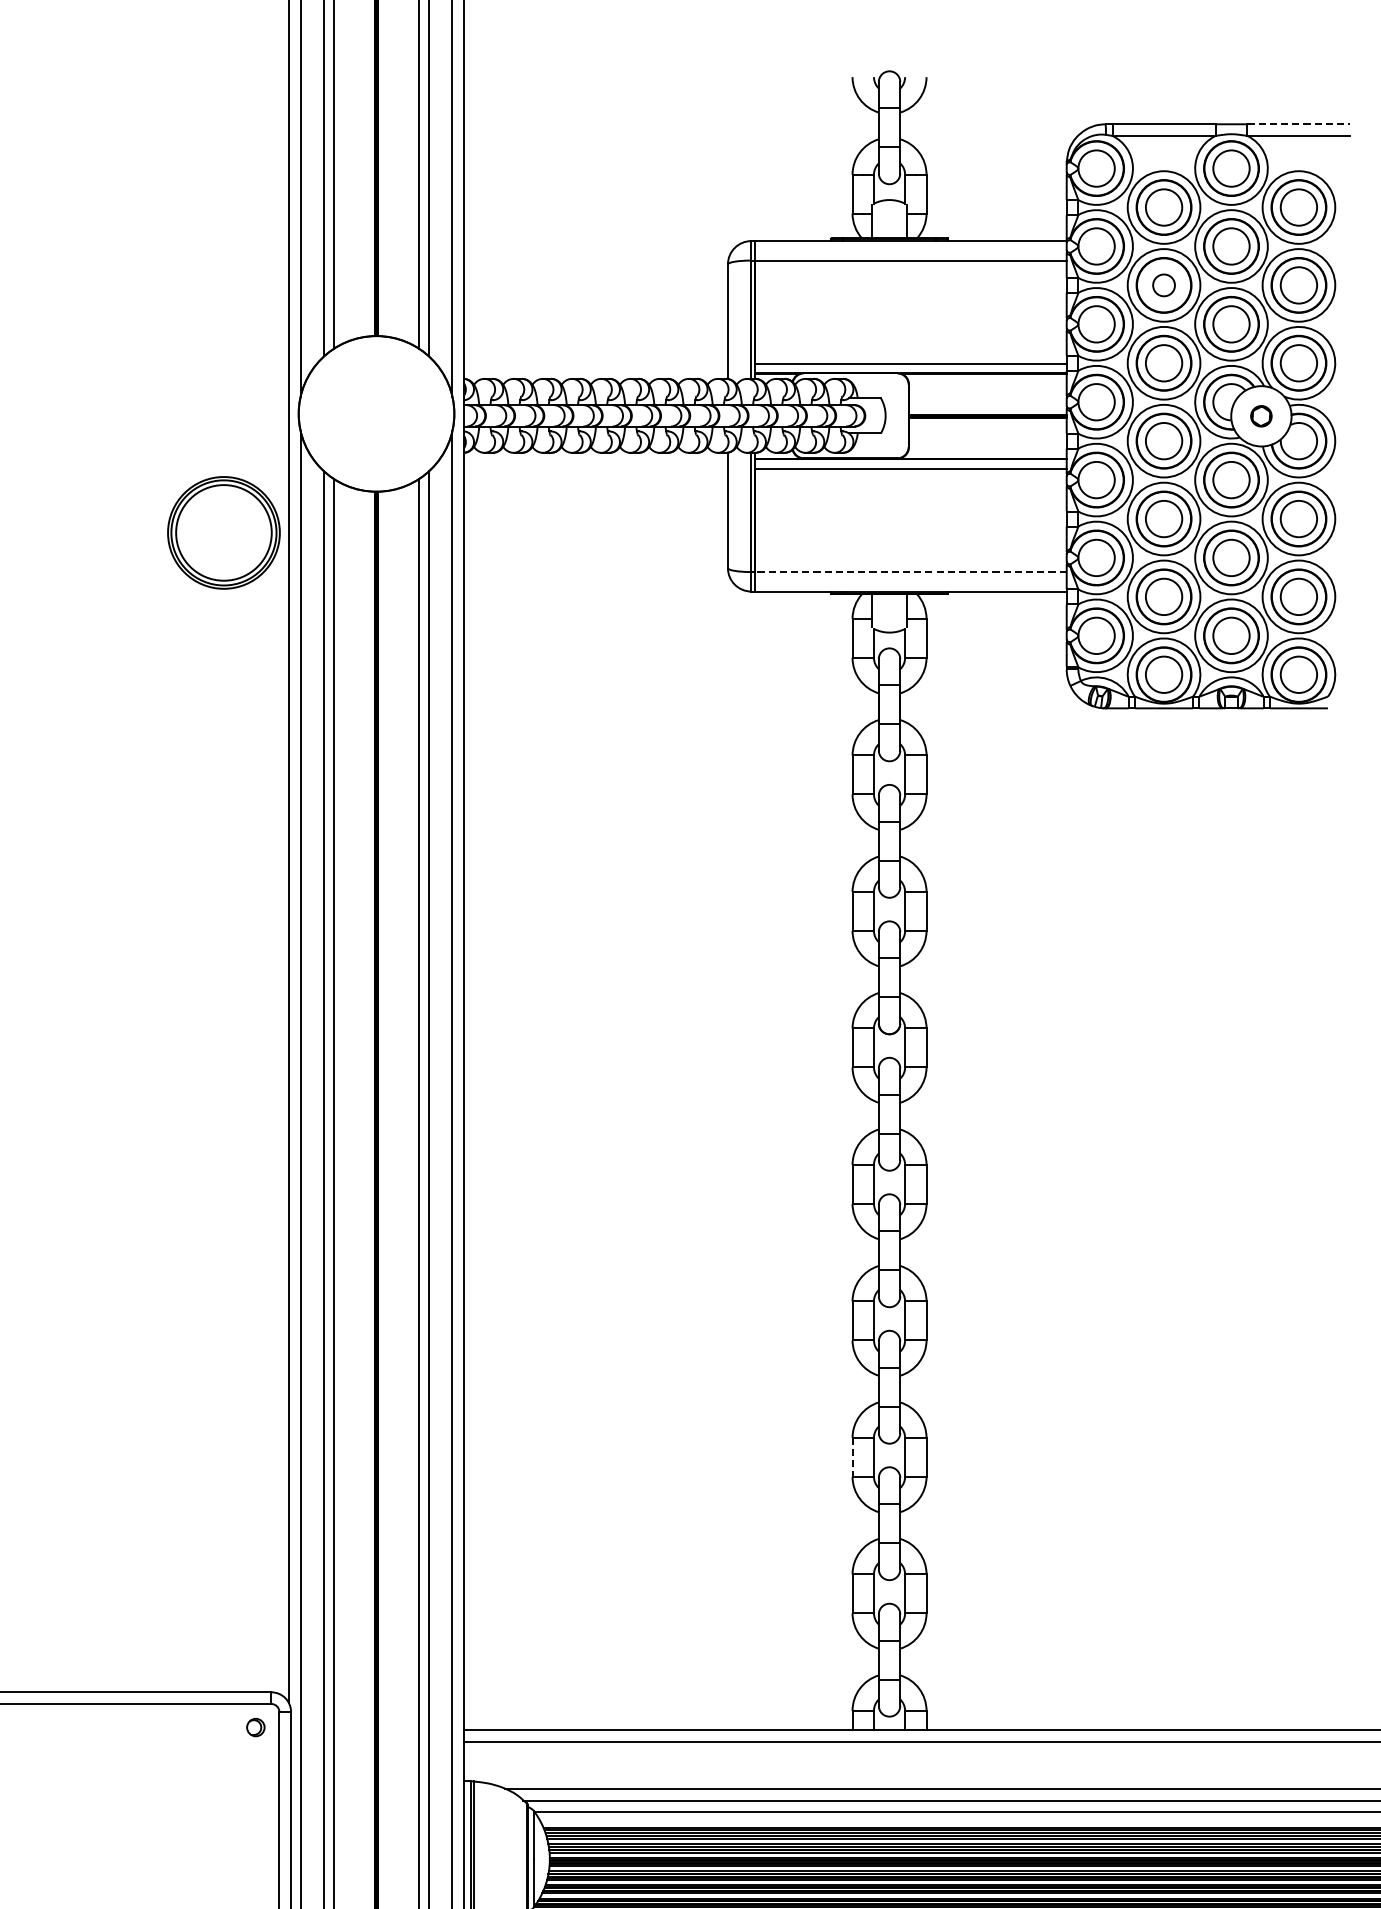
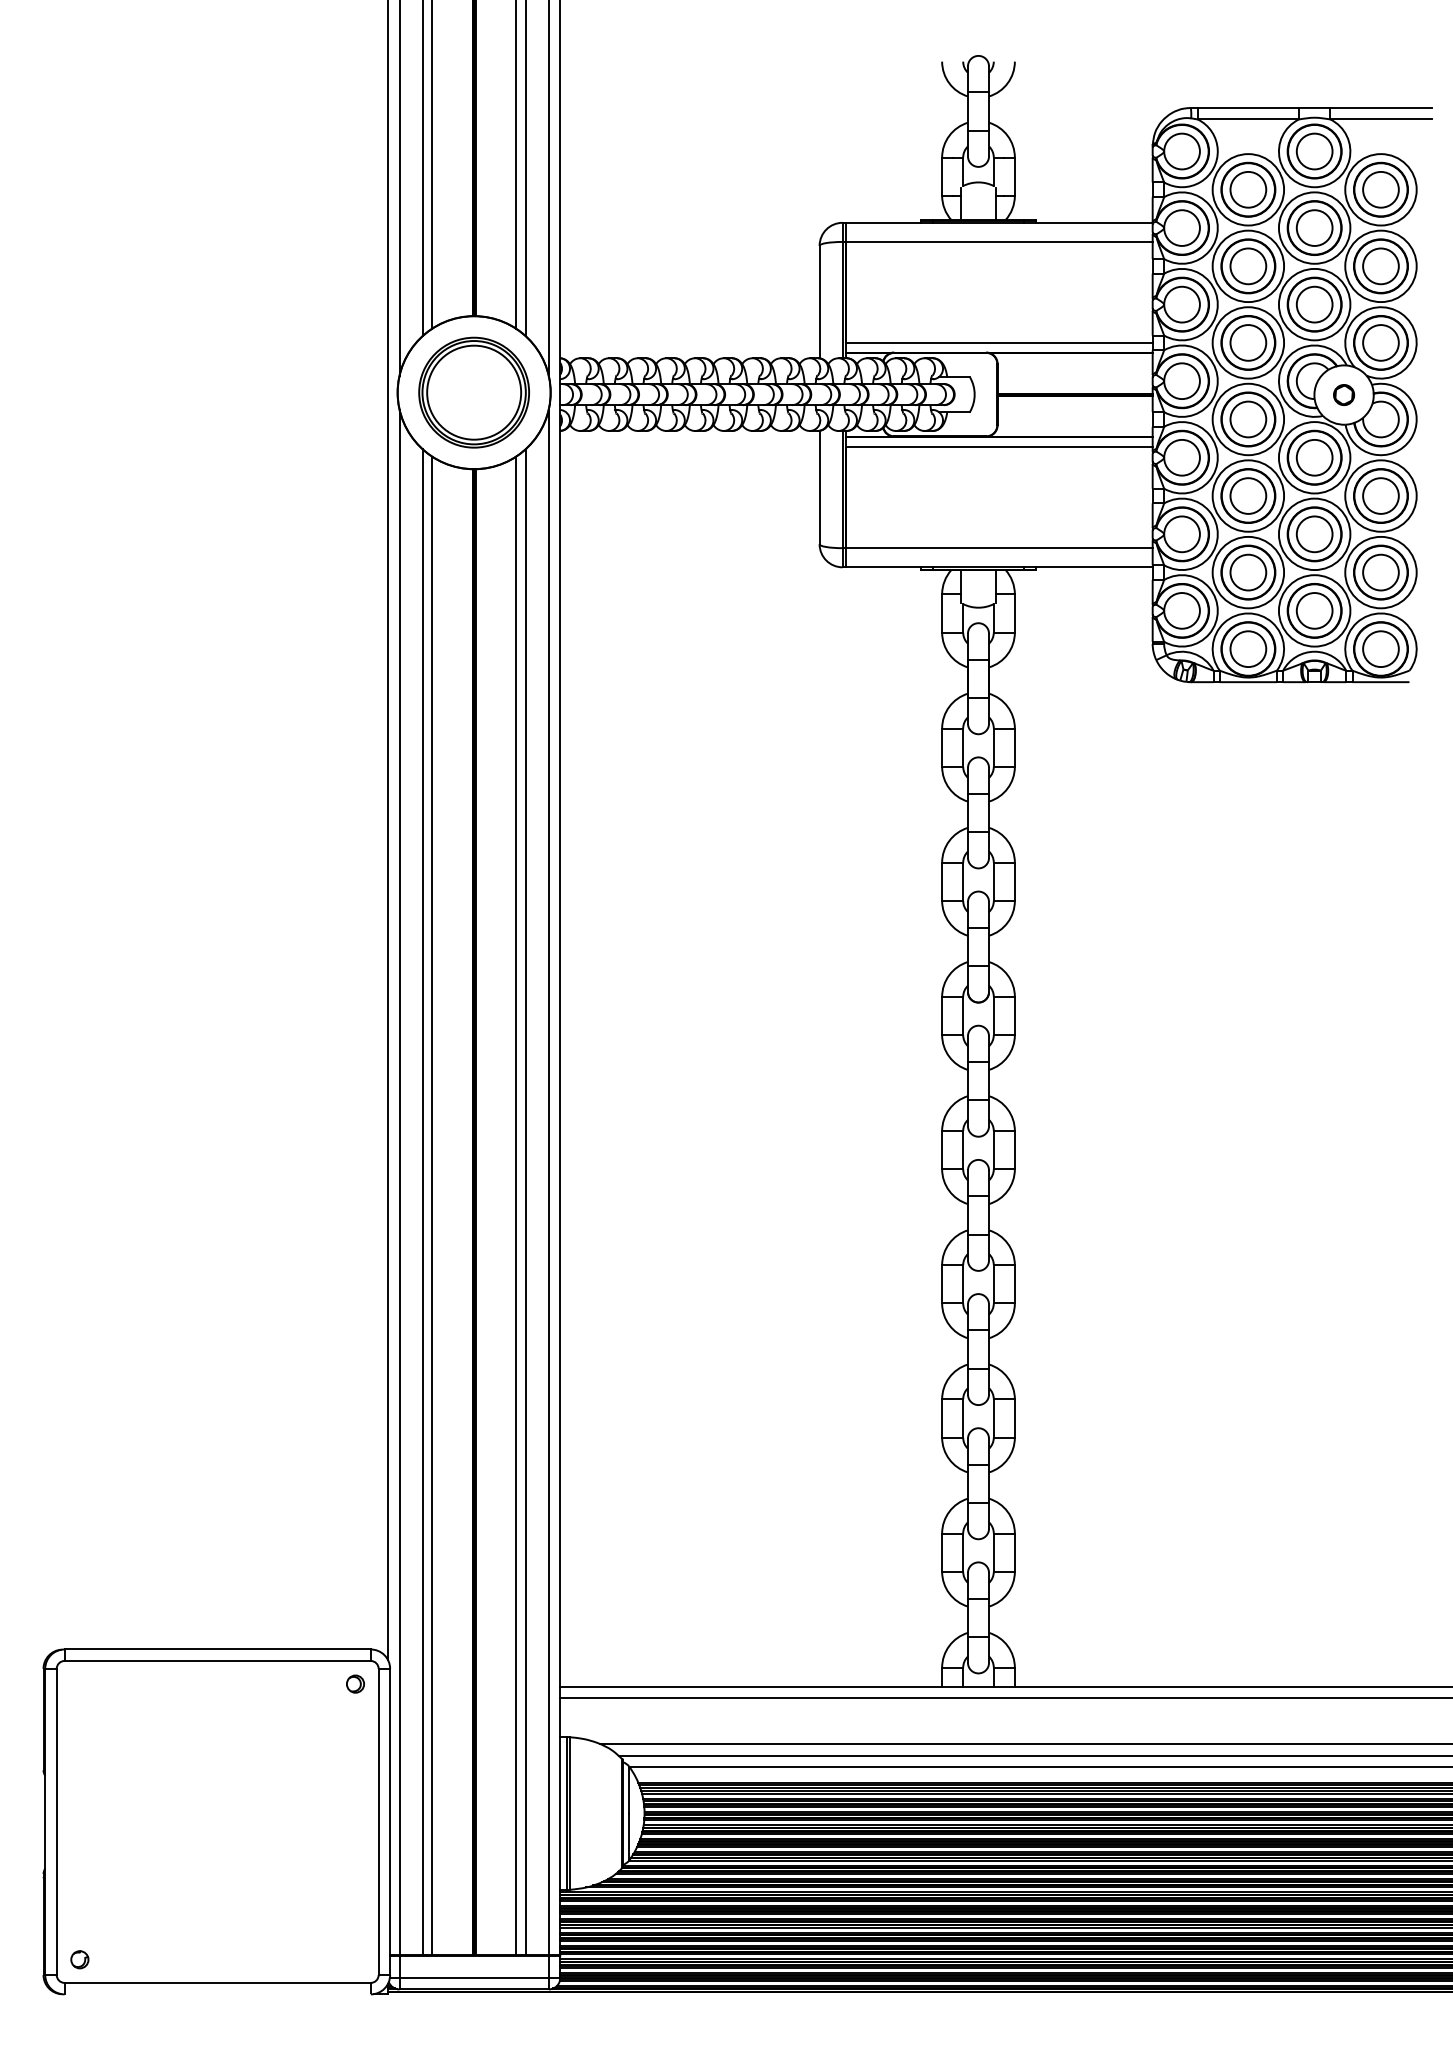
line: (1298, 123) -> (1380, 107), dashed -> solid
circle: (1164, 285) -> (1248, 266), size x1.67
part: (223, 532) -> (473, 392), moved
line: (910, 572) -> (999, 548), dashed -> solid
line: (852, 1457) -> (942, 1418), dashed -> solid

